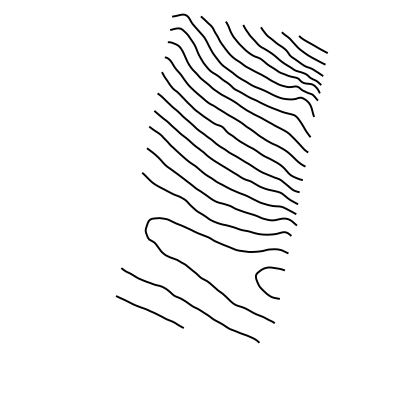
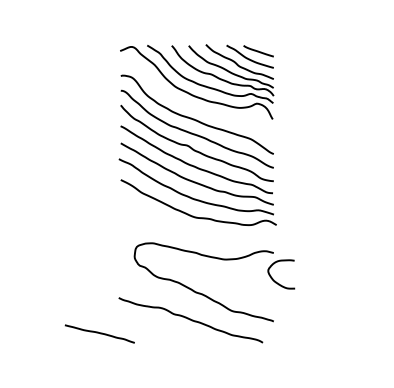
curve: (234, 87) -> (192, 106), removed
curve: (208, 217) -> (191, 233), removed
curve: (261, 286) -> (275, 280), moved
curve: (149, 311) -> (99, 333), moved

